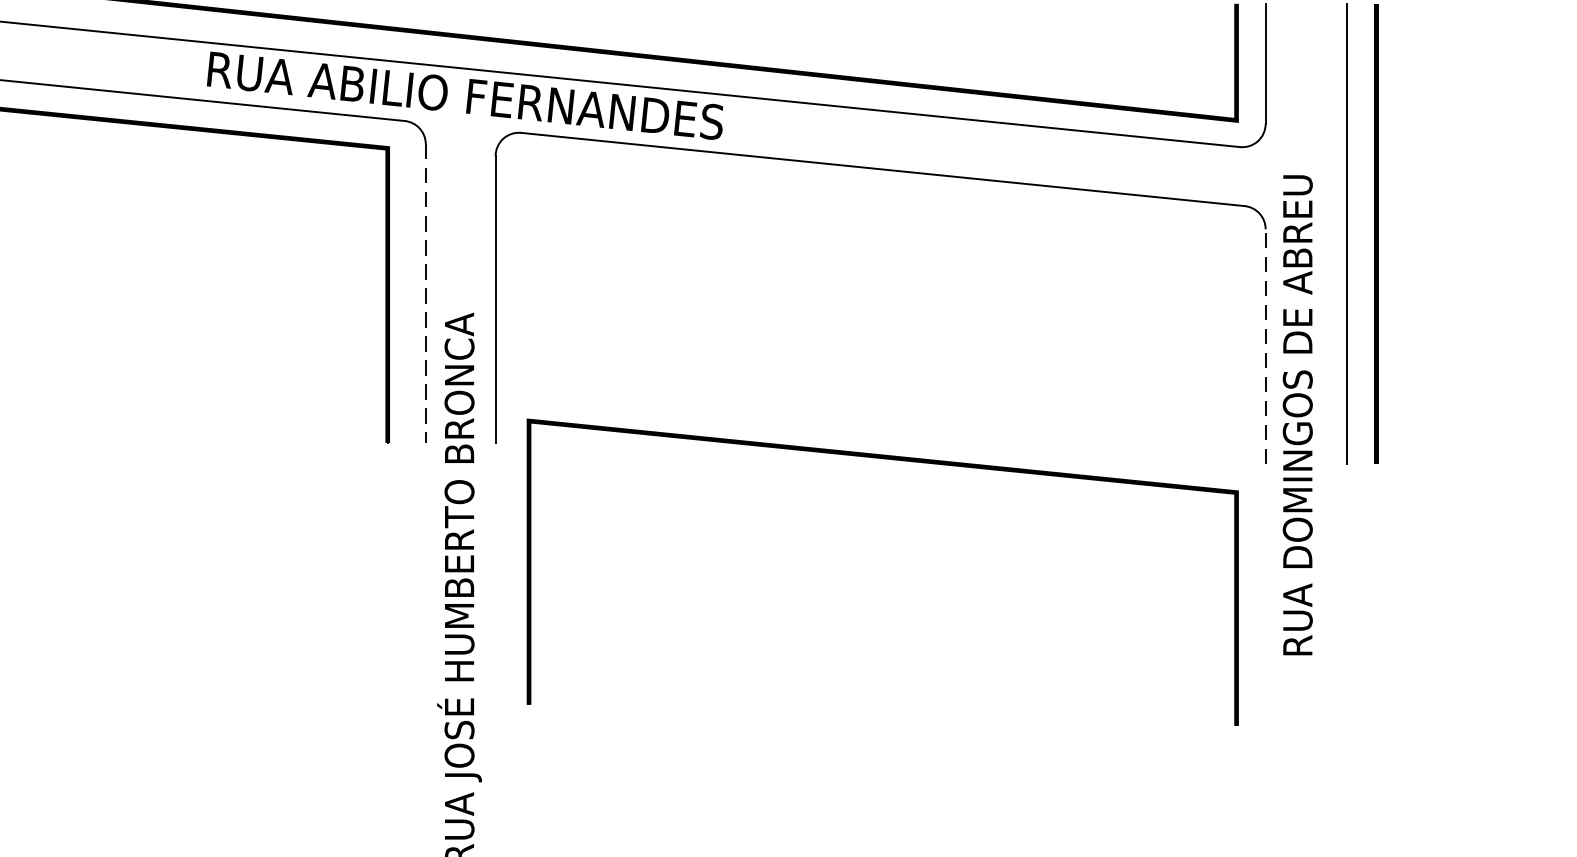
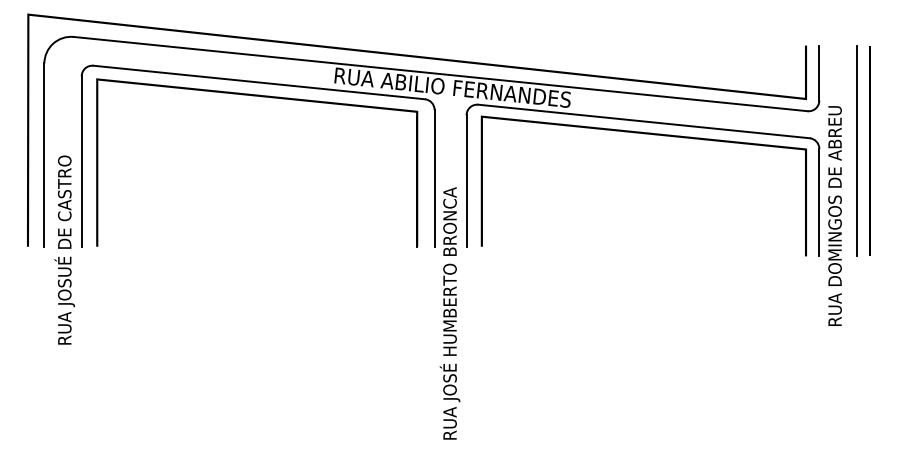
line: (425, 293) -> (434, 178), dashed -> solid
line: (1266, 346) -> (819, 202), dashed -> solid
text: (1296, 414) -> (834, 215), moved
line: (903, 462) -> (653, 135), moved

